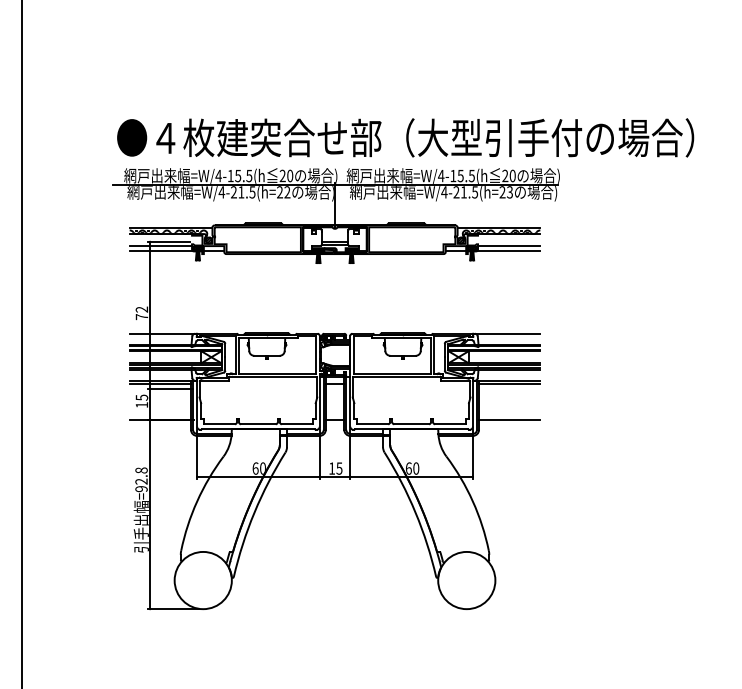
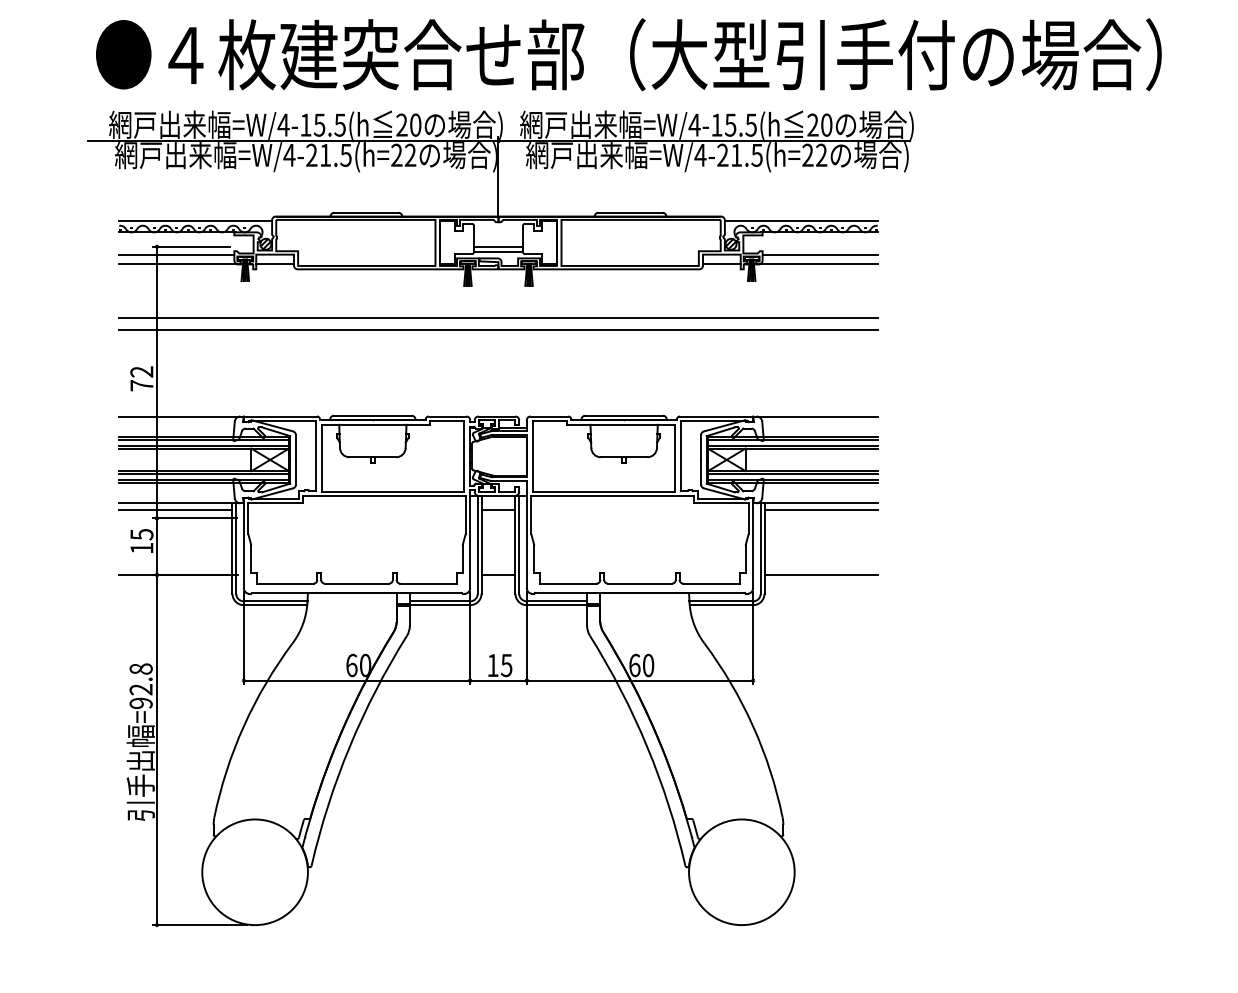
text: (509, 192) -> (820, 155), =W/4-21.5(h=23 -> =W/4-21.5(h=22
line: (334, 280) -> (497, 318), added
line: (334, 287) -> (497, 331), added

